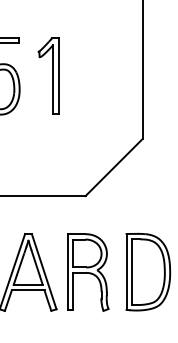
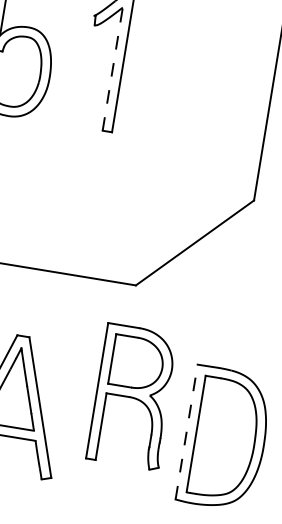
line: (53, 79) -> (112, 69), solid -> dashed
line: (126, 271) -> (186, 431), solid -> dashed
part: (88, 272) -> (133, 397), moved

